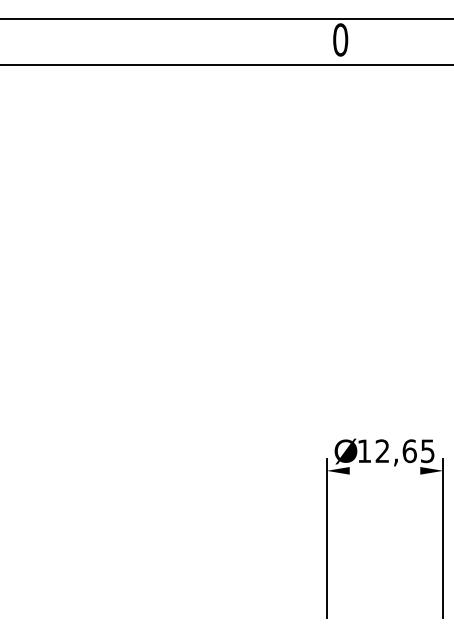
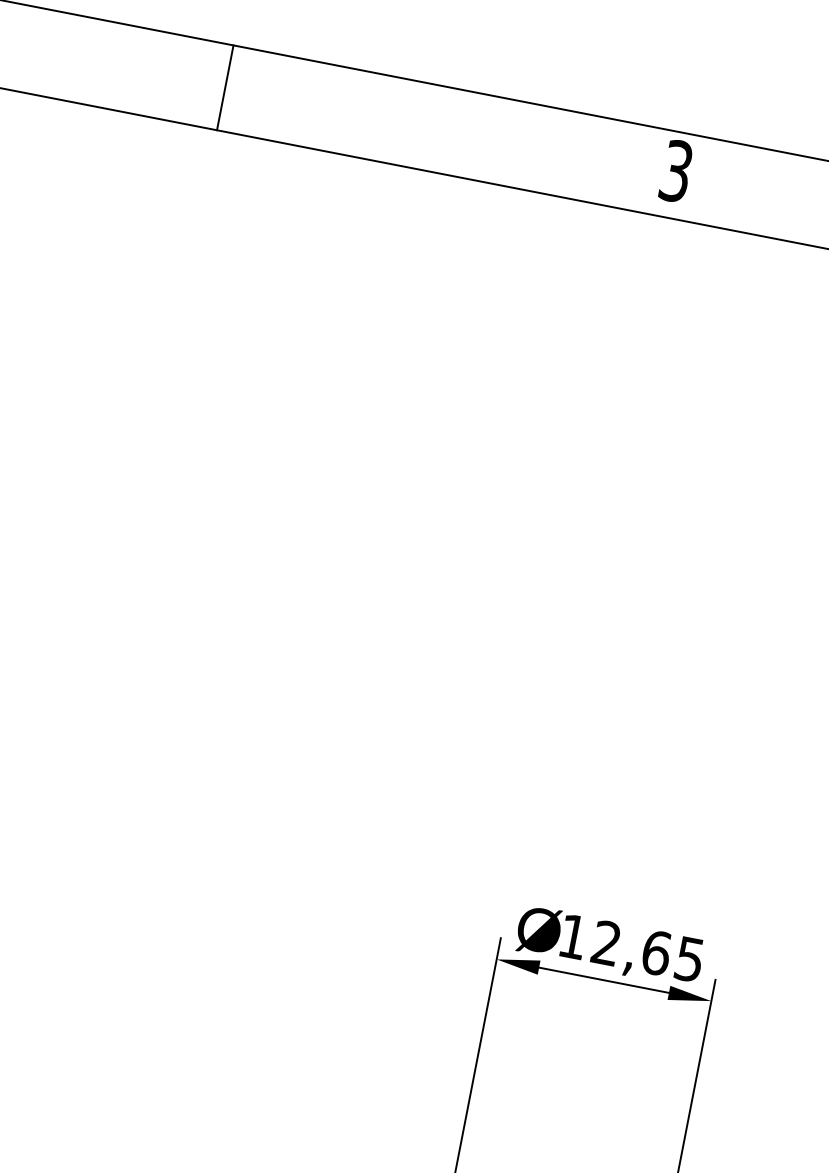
text: (340, 39) -> (676, 170), 0 -> 3
line: (95, 42) -> (224, 88), added
line: (384, 470) -> (603, 979), added

